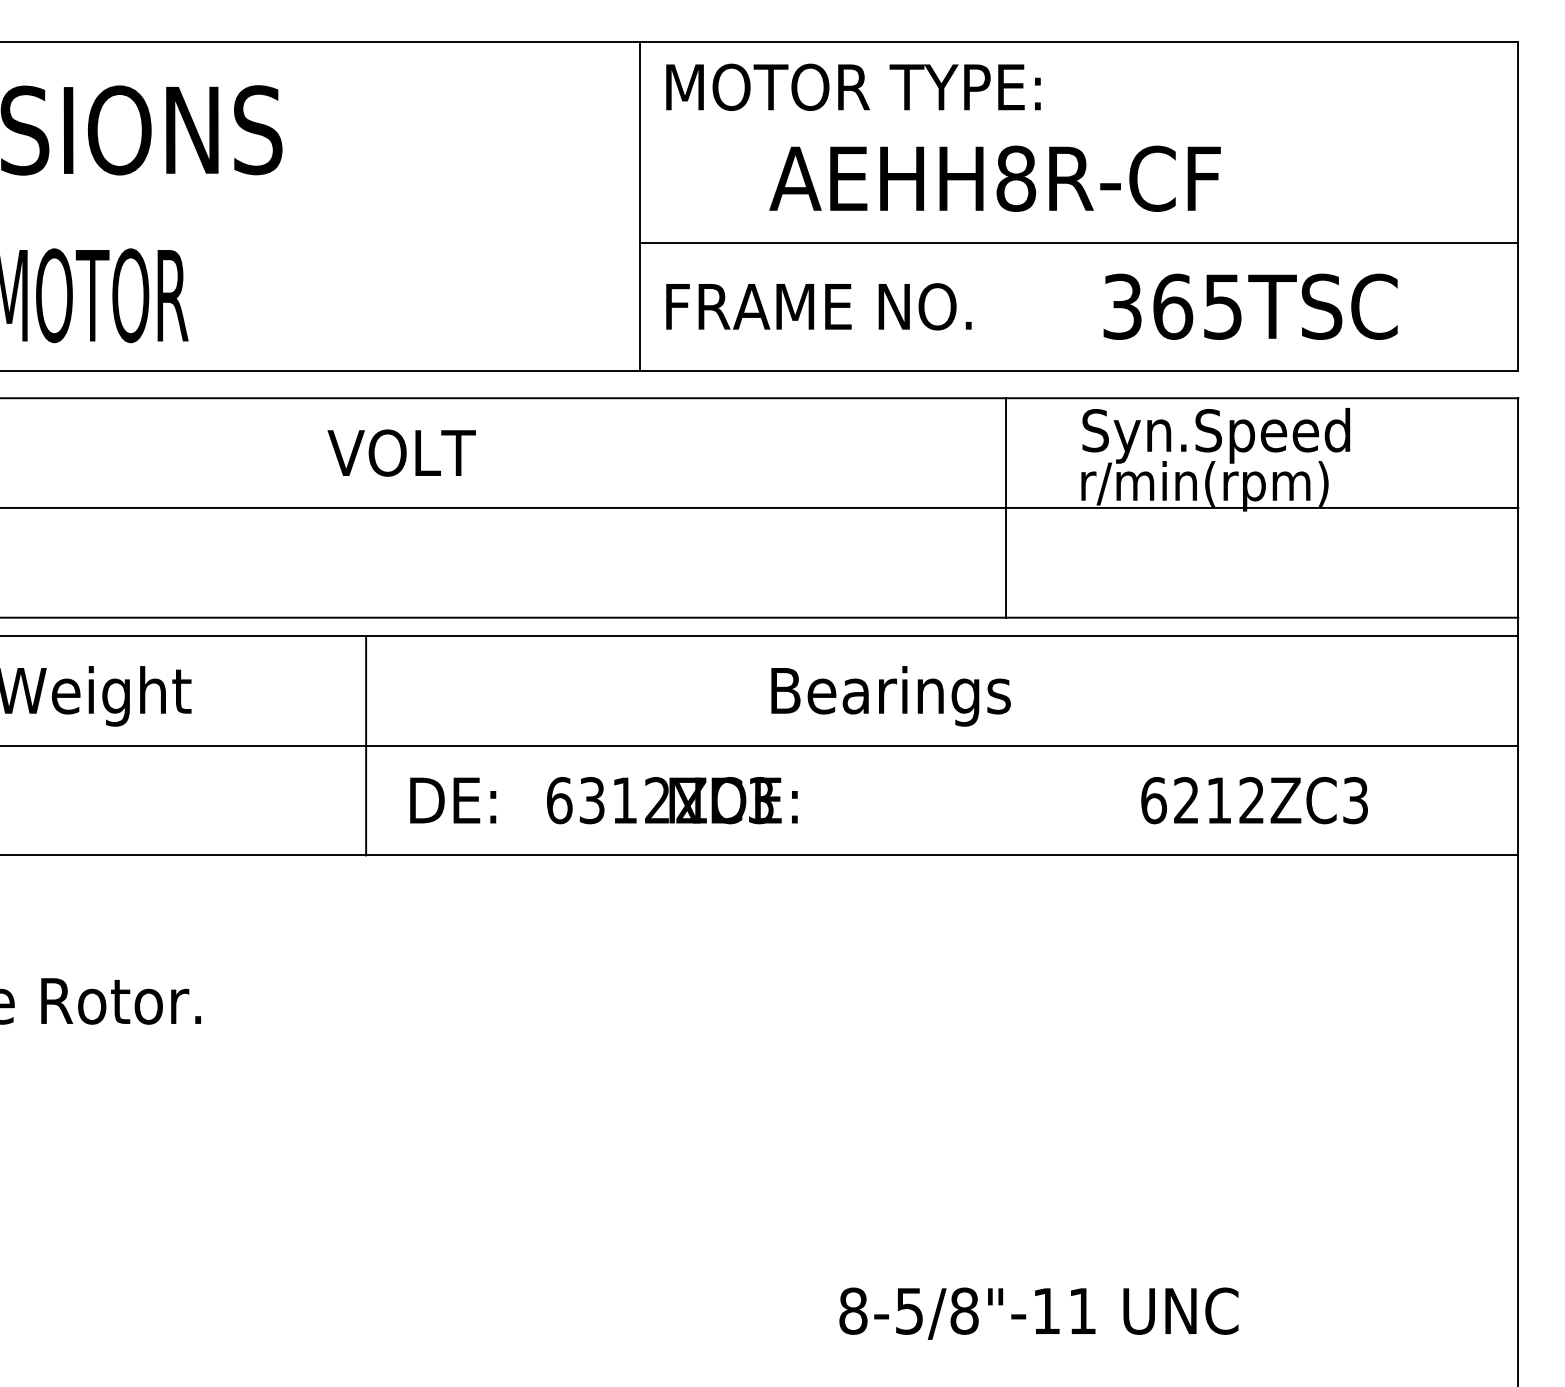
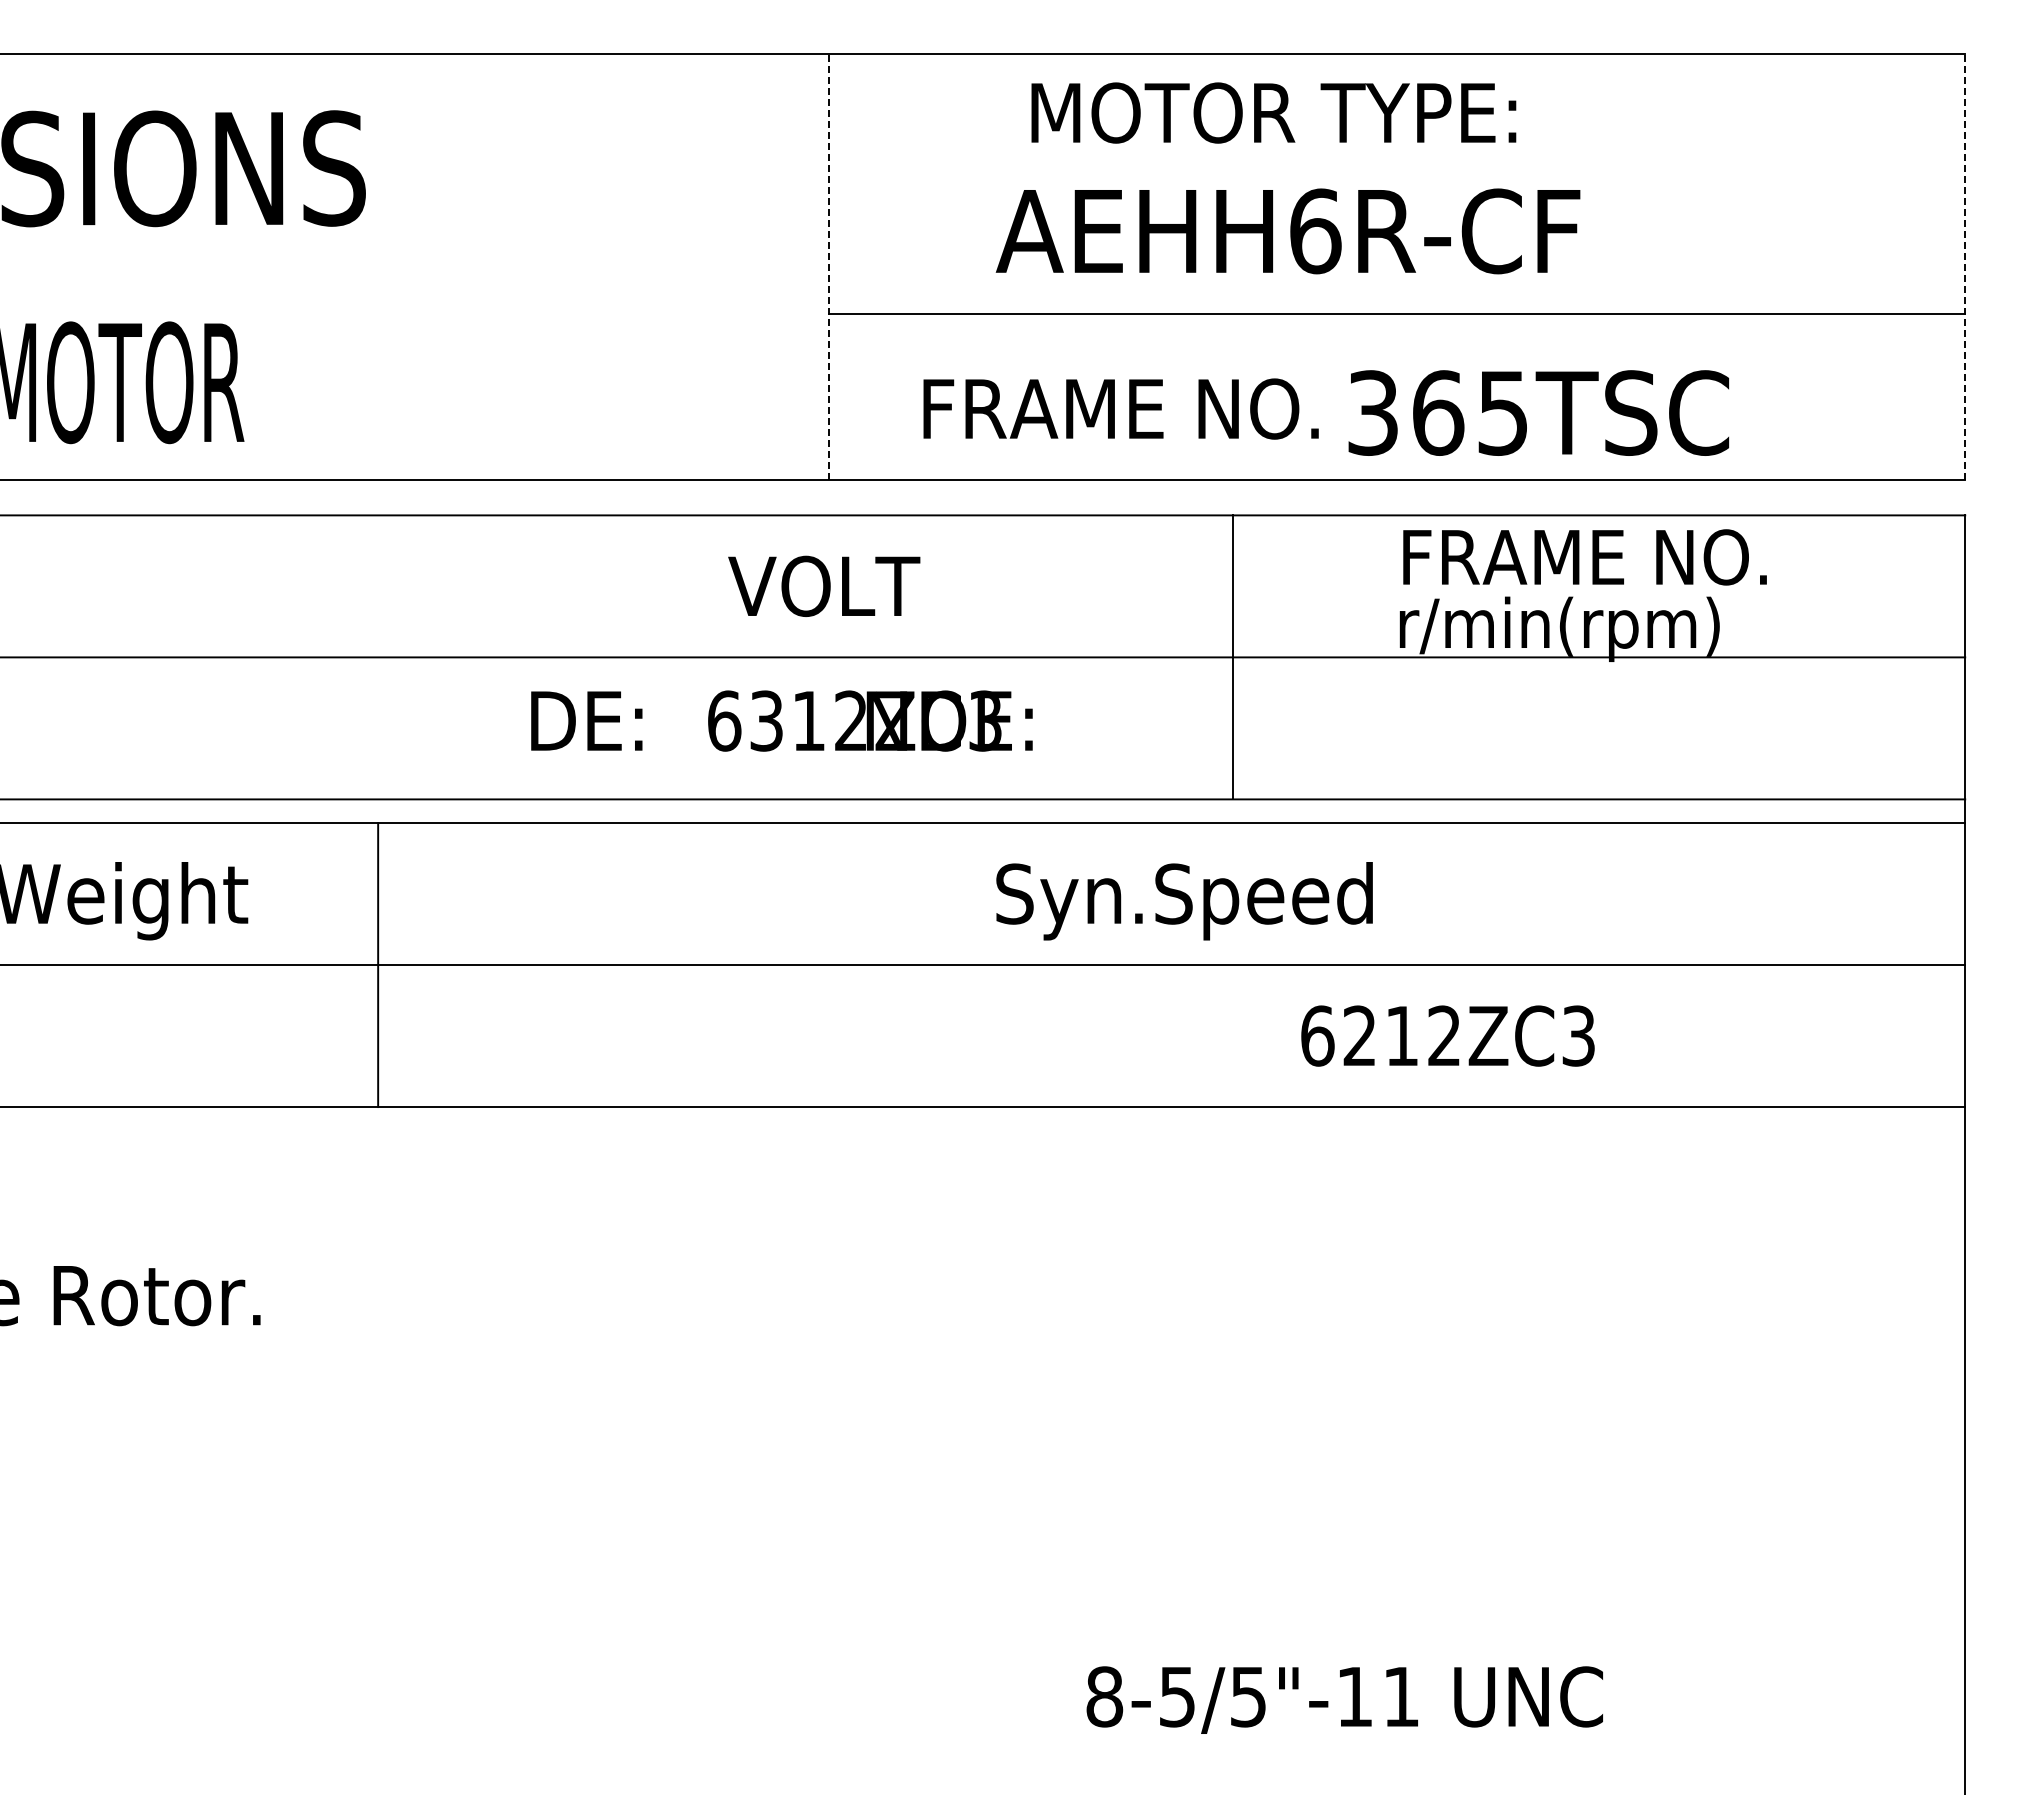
text: (853, 86) -> (1273, 112), moved
text: (1016, 178) -> (1315, 231), AEHH8R-CF -> AEHH6R-CF
line: (640, 205) -> (829, 266), solid -> dashed
line: (1518, 205) -> (1965, 266), solid -> dashed
text: (818, 306) -> (1120, 408), moved
text: (1250, 306) -> (1538, 412), moved
text: (1223, 435) -> (1583, 563), Syn.Speed -> FRAME NO.
text: (401, 452) -> (824, 585), moved
line: (1006, 508) -> (1232, 657), moved
text: (915, 696) -> (1184, 901), Bearings -> Syn.Speed
line: (366, 746) -> (378, 965), moved
text: (603, 800) -> (781, 720), moved
text: (1254, 800) -> (1447, 1035), moved
text: (964, 1310) -> (1248, 1696), 8-5/8"-11 -> 8-5/5"-11

